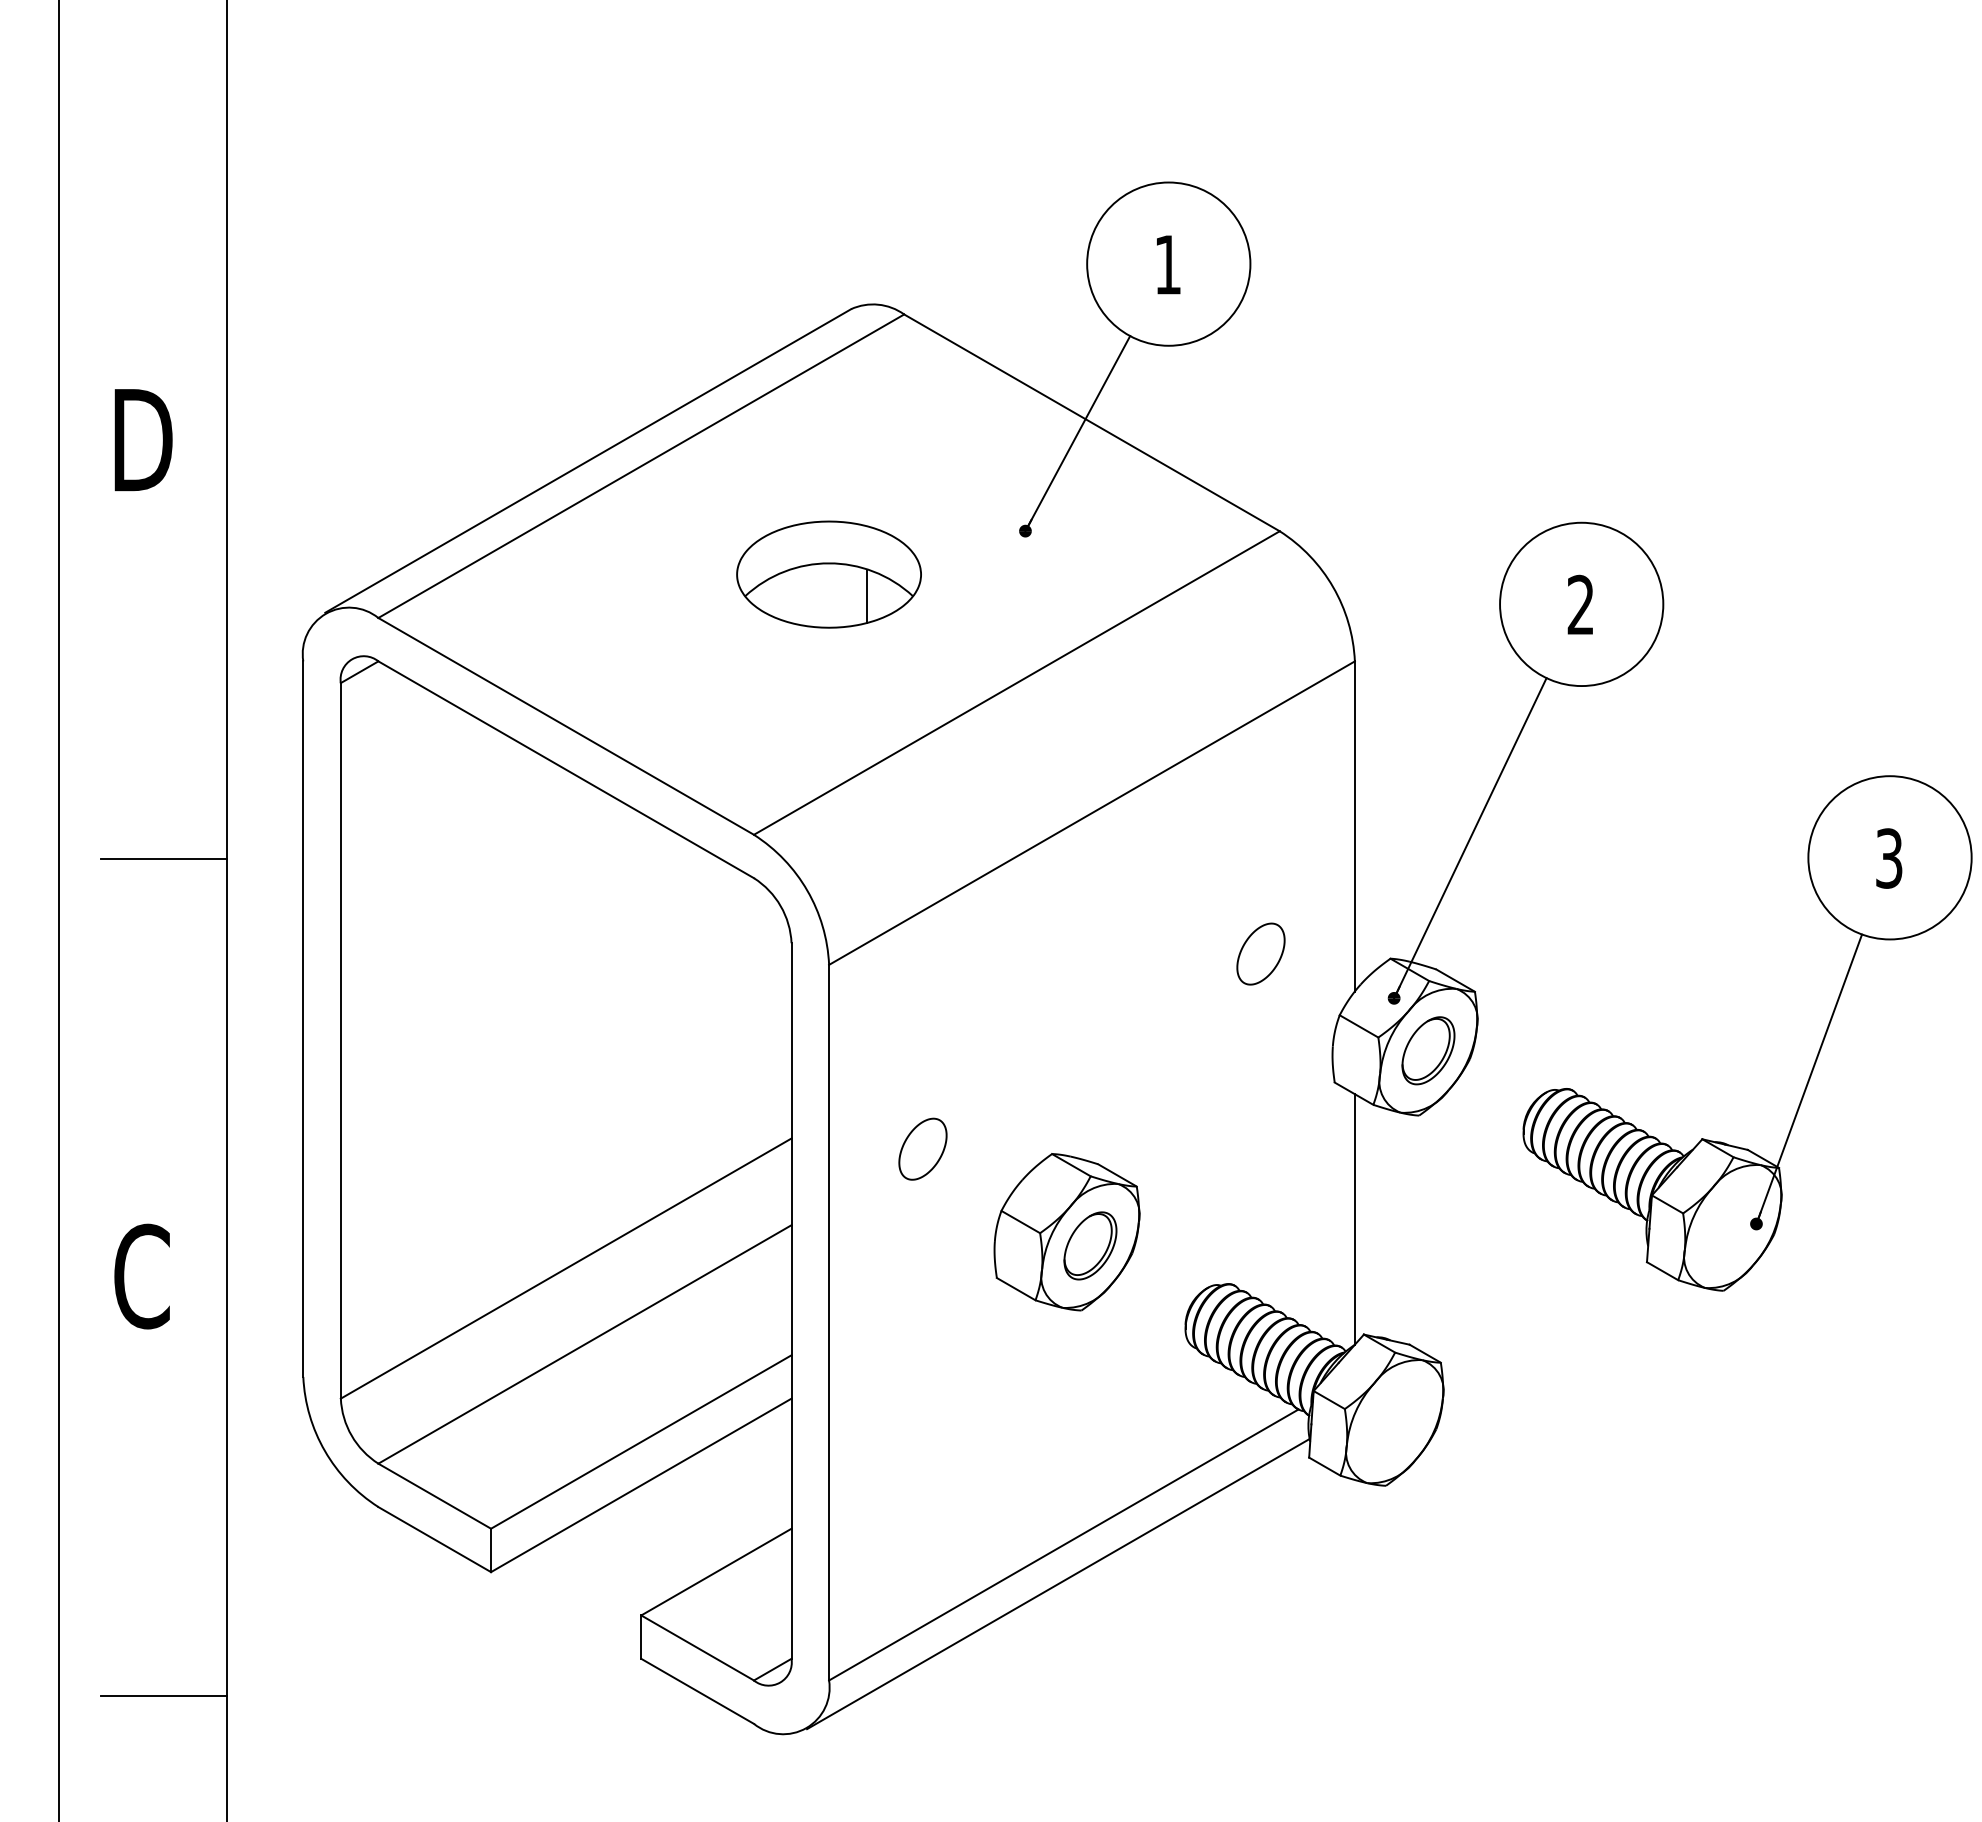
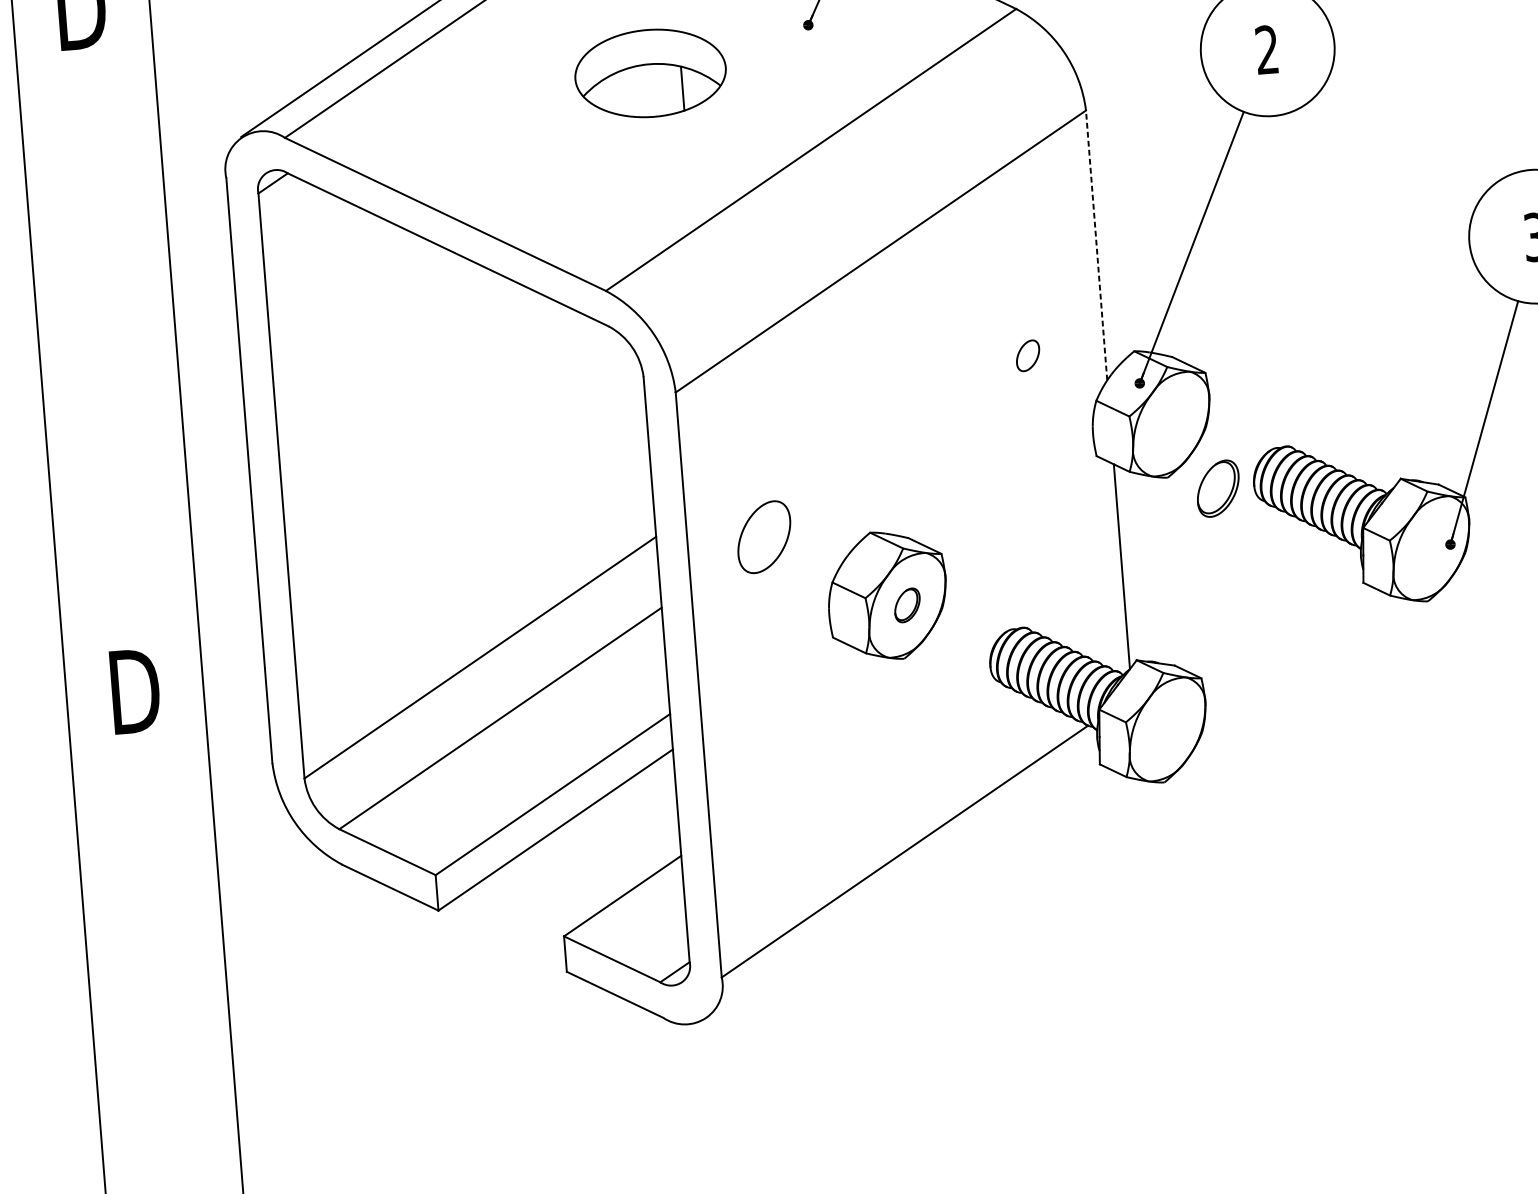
line: (1354, 825) -> (1096, 244), solid -> dashed
line: (163, 859) -> (124, 349), removed
part: (1260, 953) -> (1027, 355), size x0.6
part: (1428, 1050) -> (1218, 488), moved
part: (922, 1148) -> (763, 536), size x1.4
part: (1090, 1245) -> (907, 605), size x0.6
text: (143, 1276) -> (135, 691), C -> D
line: (1058, 1584) -> (903, 884), removed
line: (163, 1695) -> (178, 1032), removed

